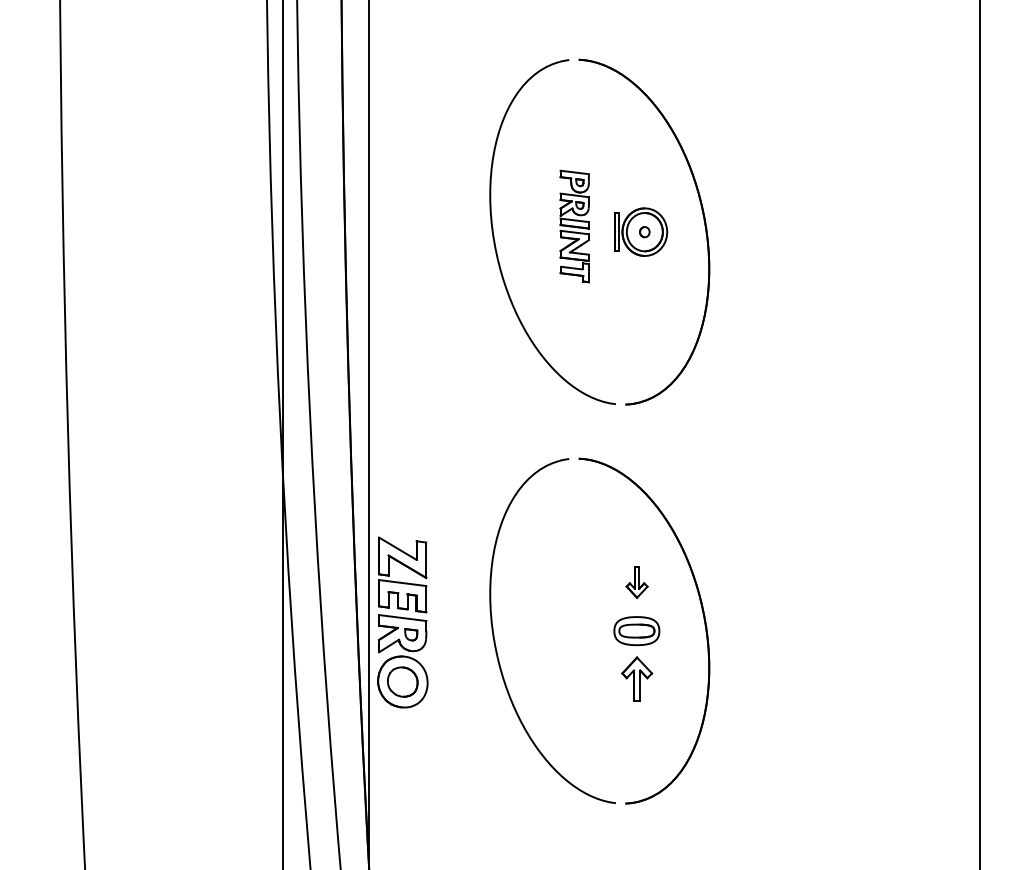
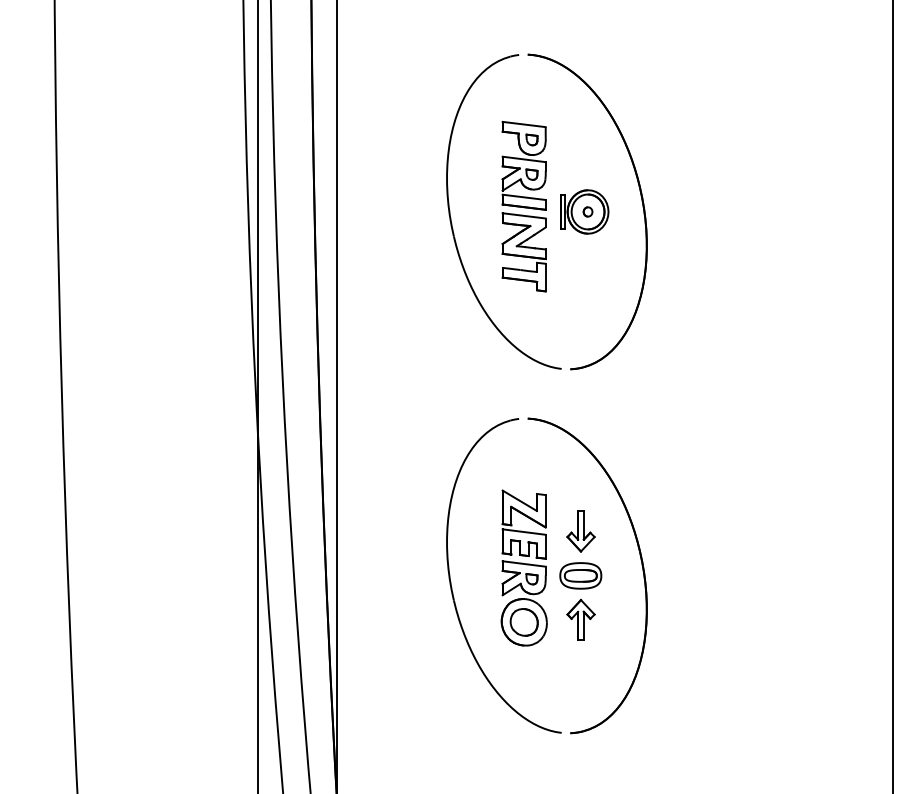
part: (574, 226) -> (523, 206), size x1.67
part: (636, 582) -> (580, 531), size x1.43
part: (401, 621) -> (523, 567), moved

